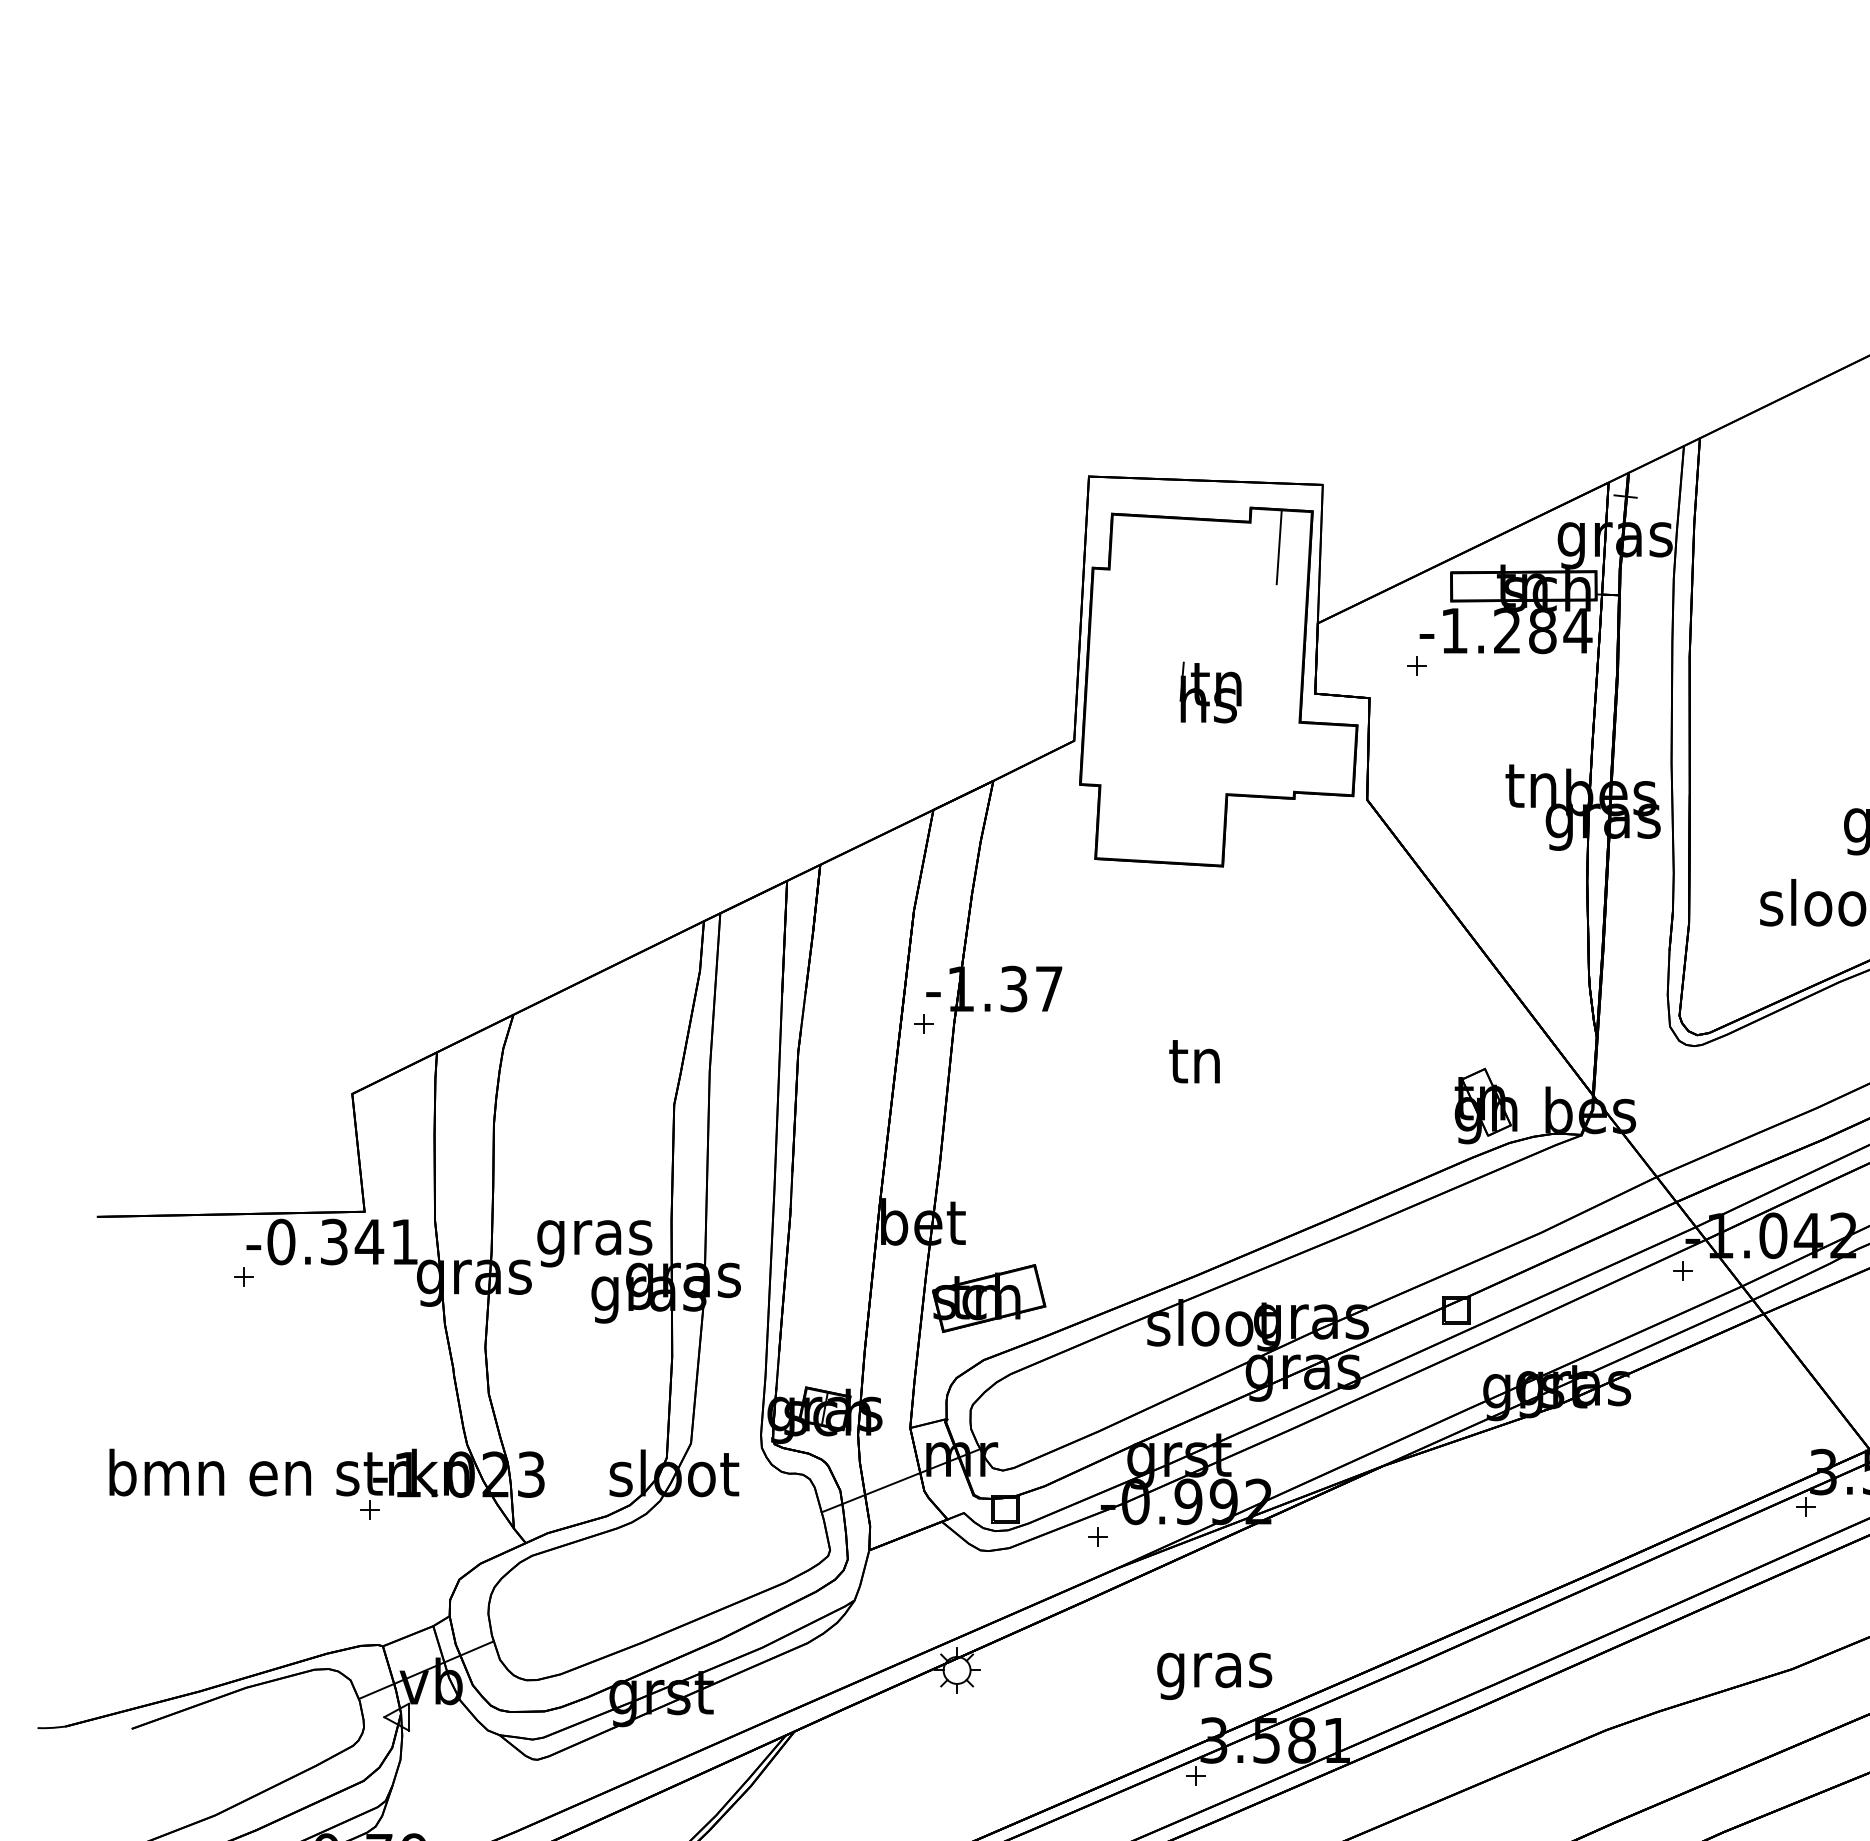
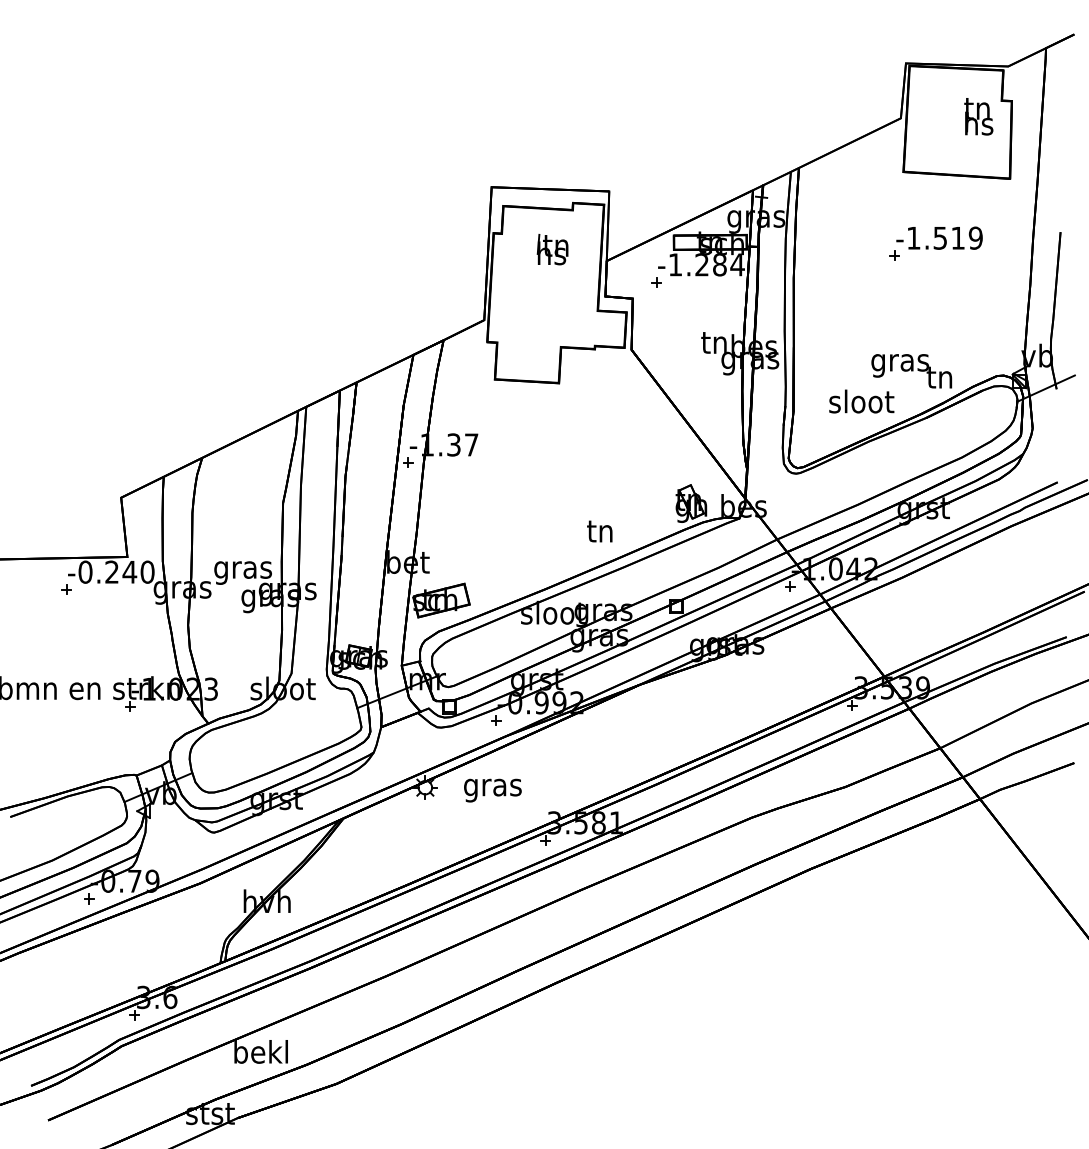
line: (1279, 546) -> (587, 222), removed
part: (1209, 691) -> (552, 249), moved
text: (1193, 1061) -> (599, 531), moved
text: (368, 1240) -> (129, 571), -0.341 -> -0.240
text: (1213, 1676) -> (492, 790), moved

